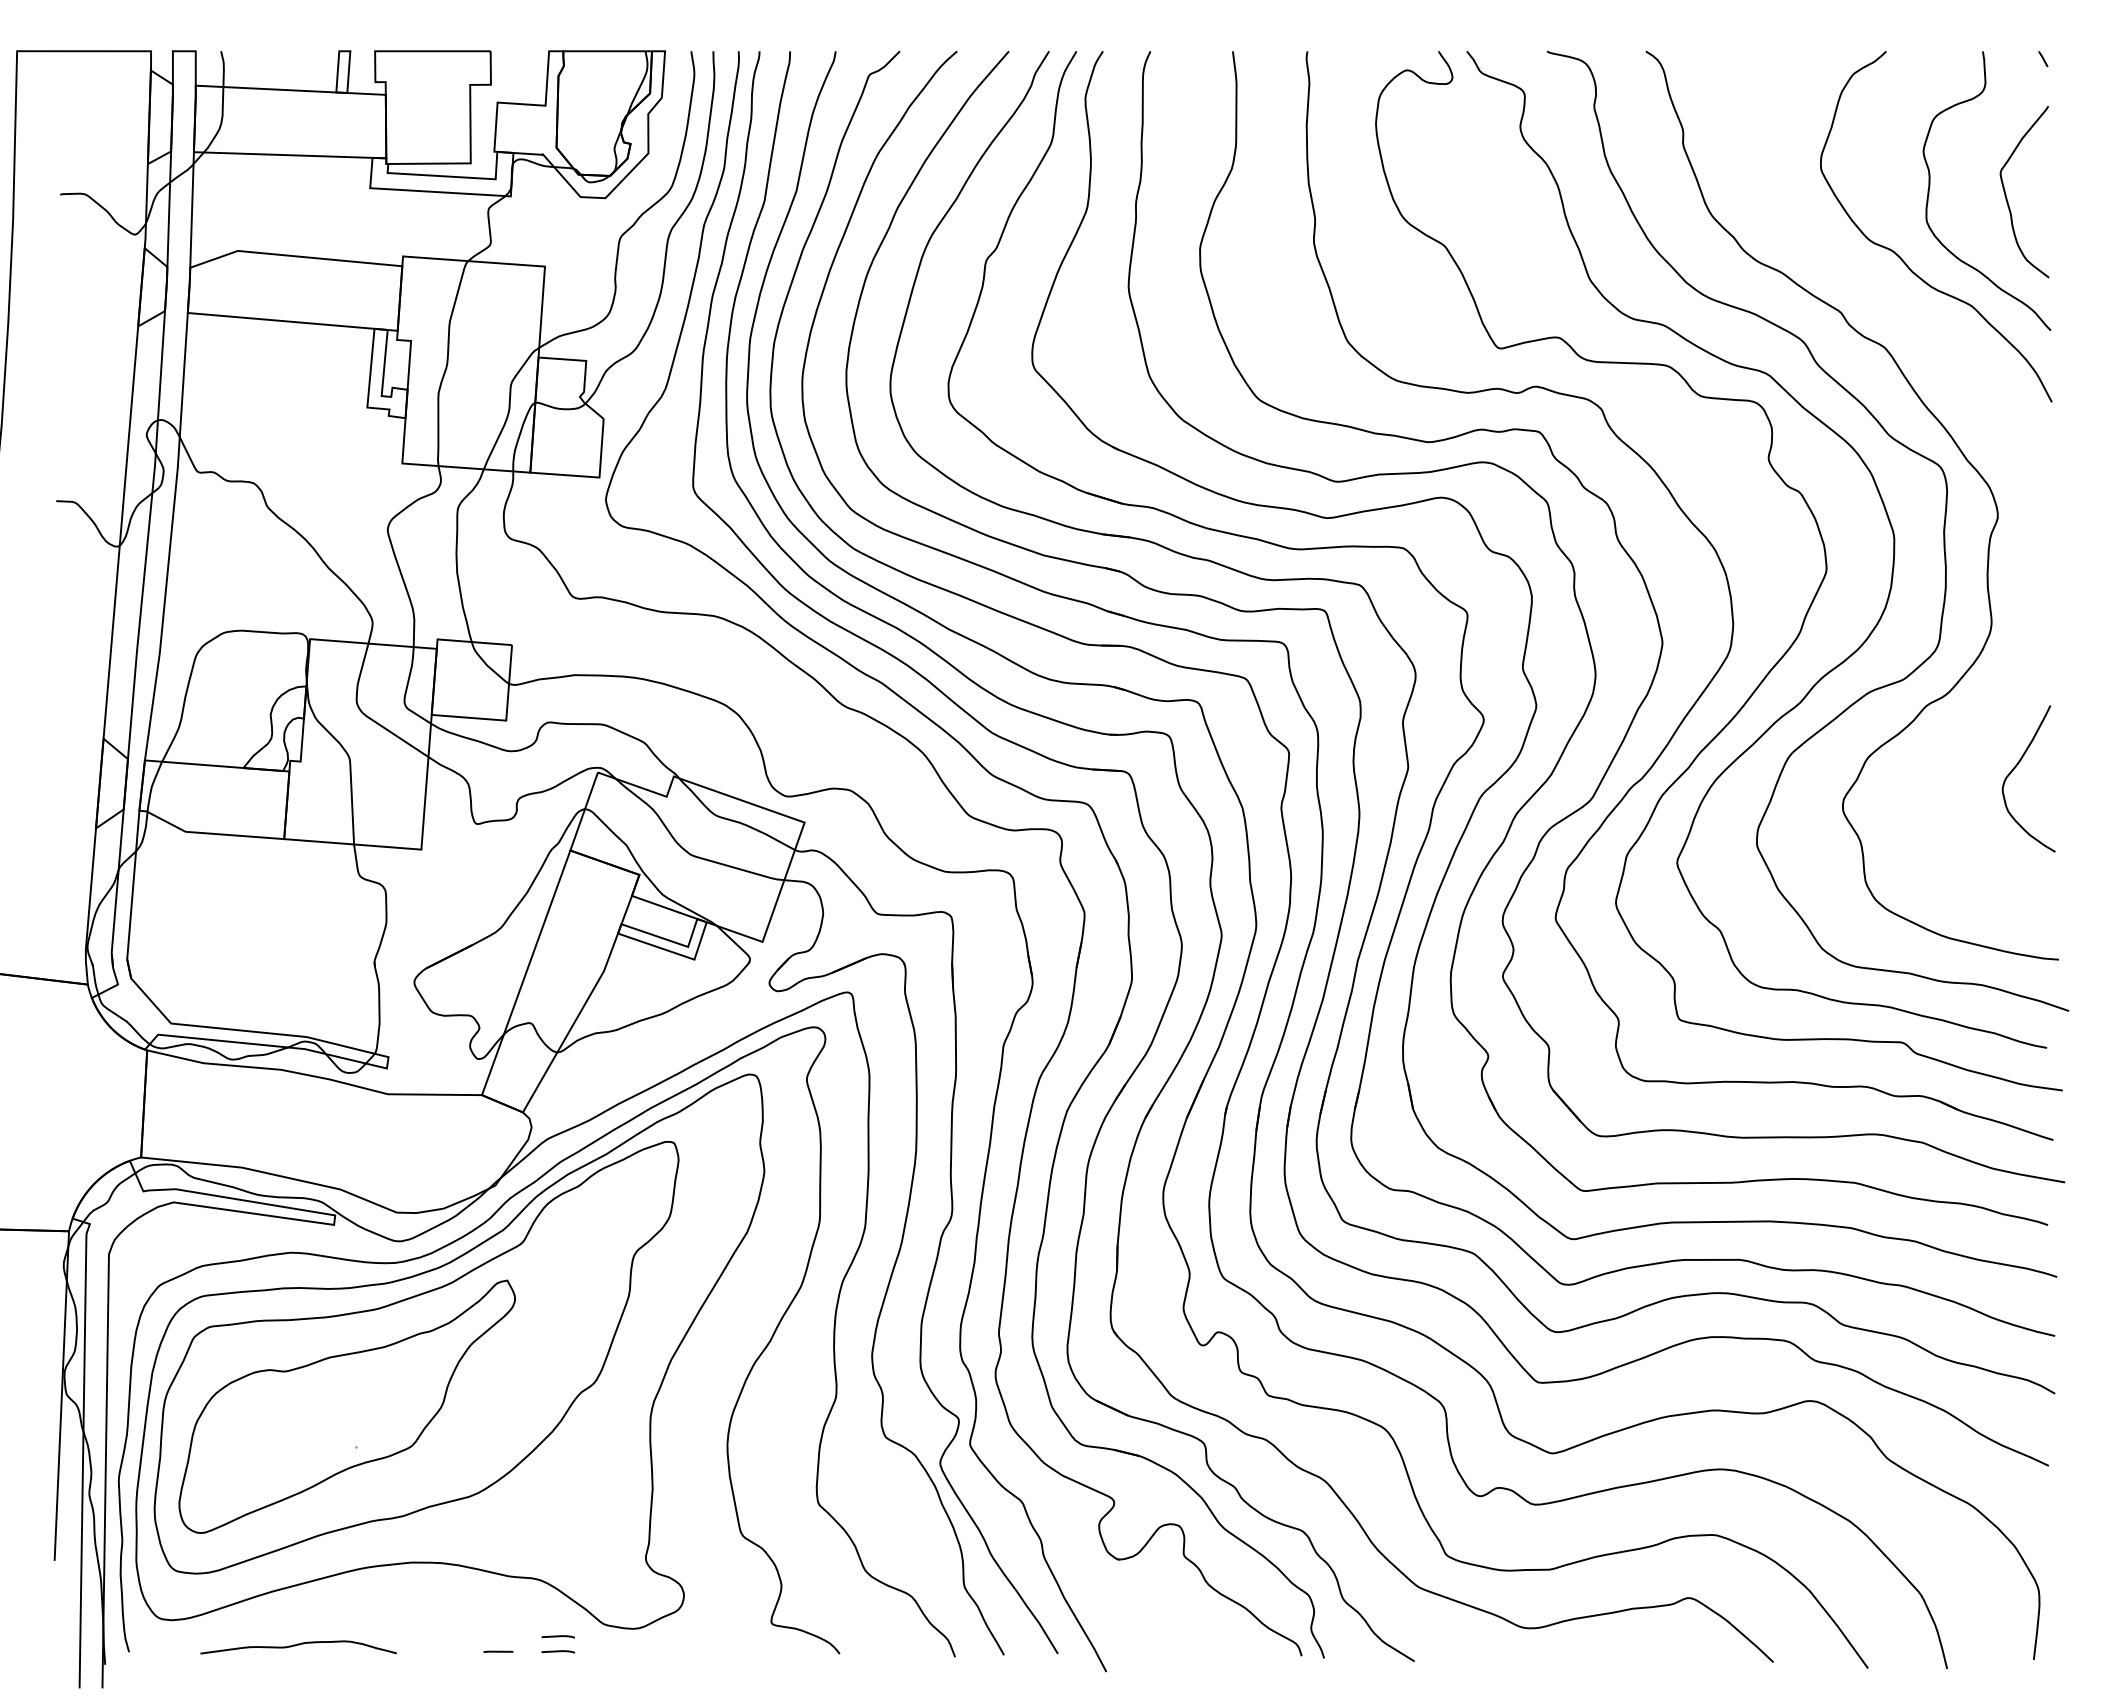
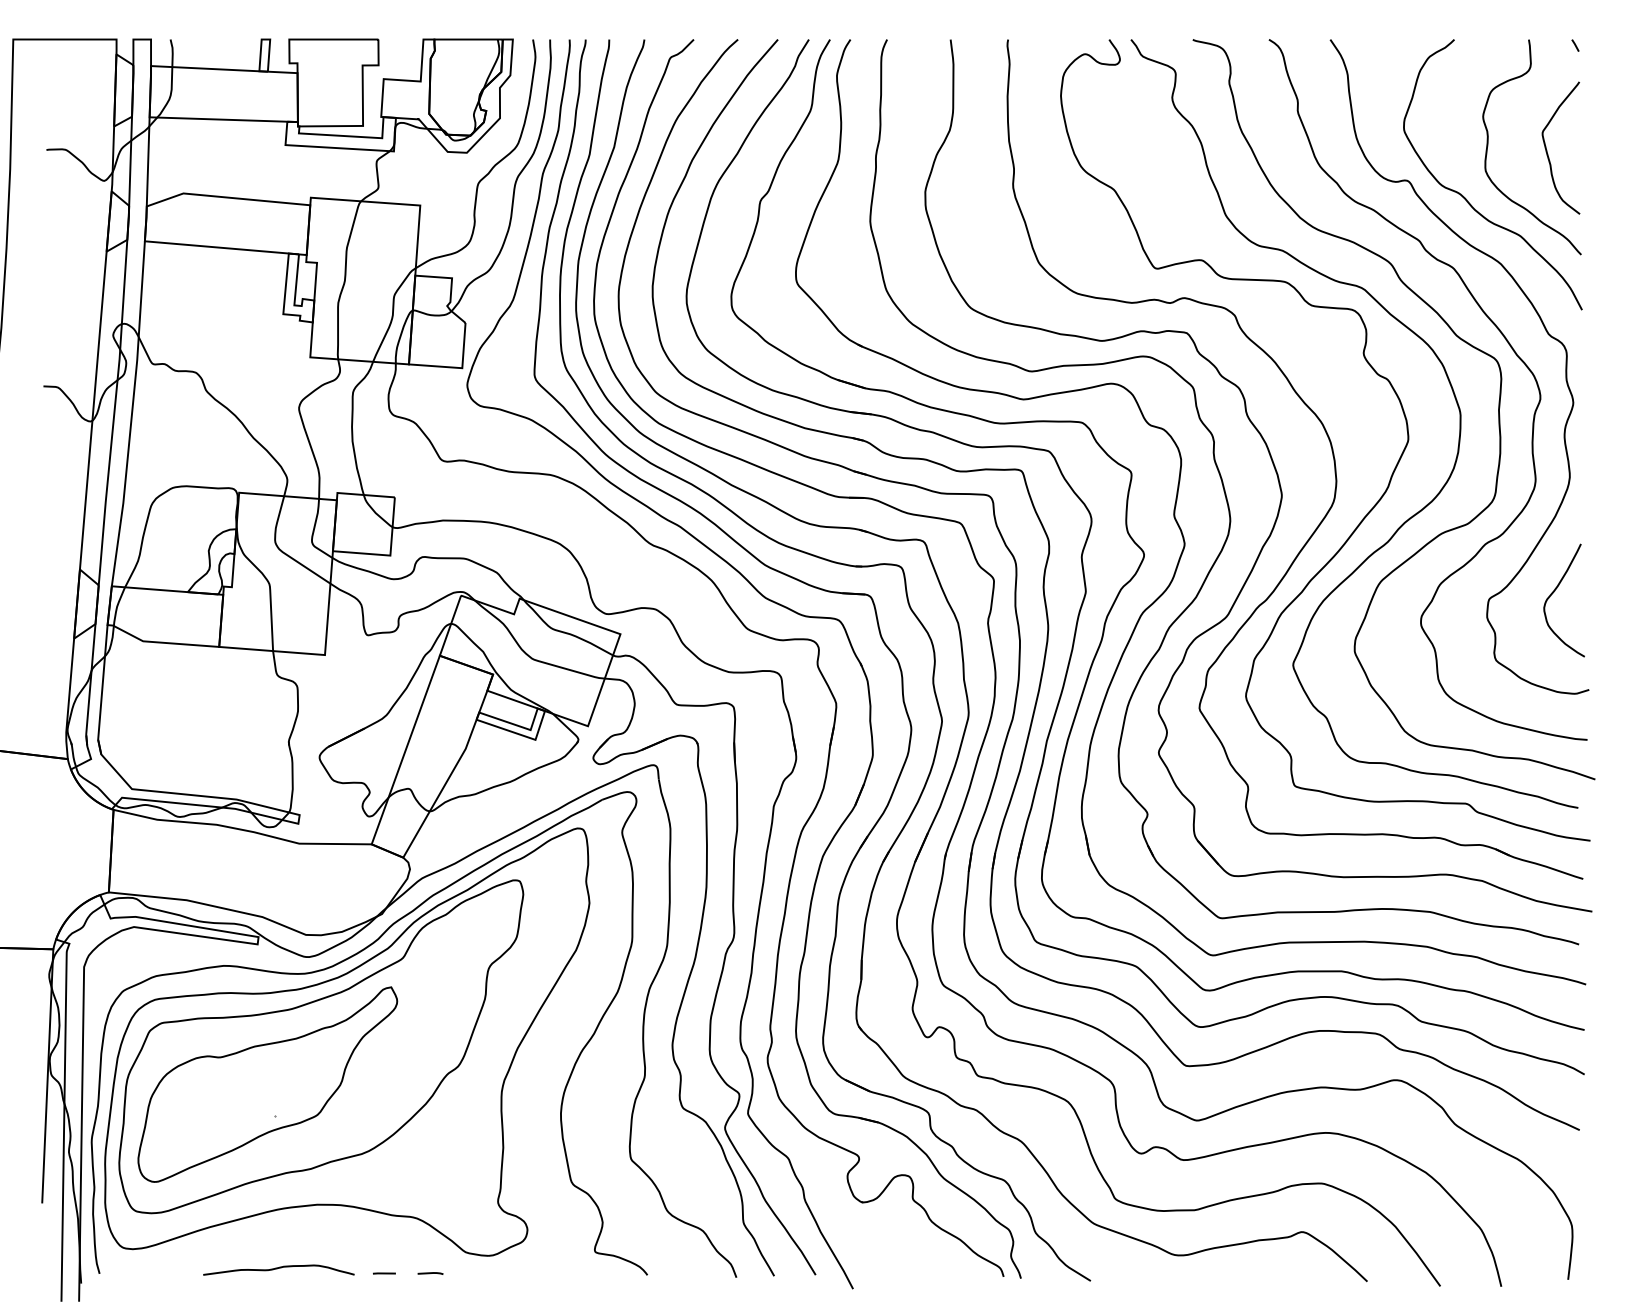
curve: (2001, 422) -> (1543, 325), added
line: (557, 1636) -> (429, 1261), removed
curve: (298, 1645) -> (278, 1268), moved

